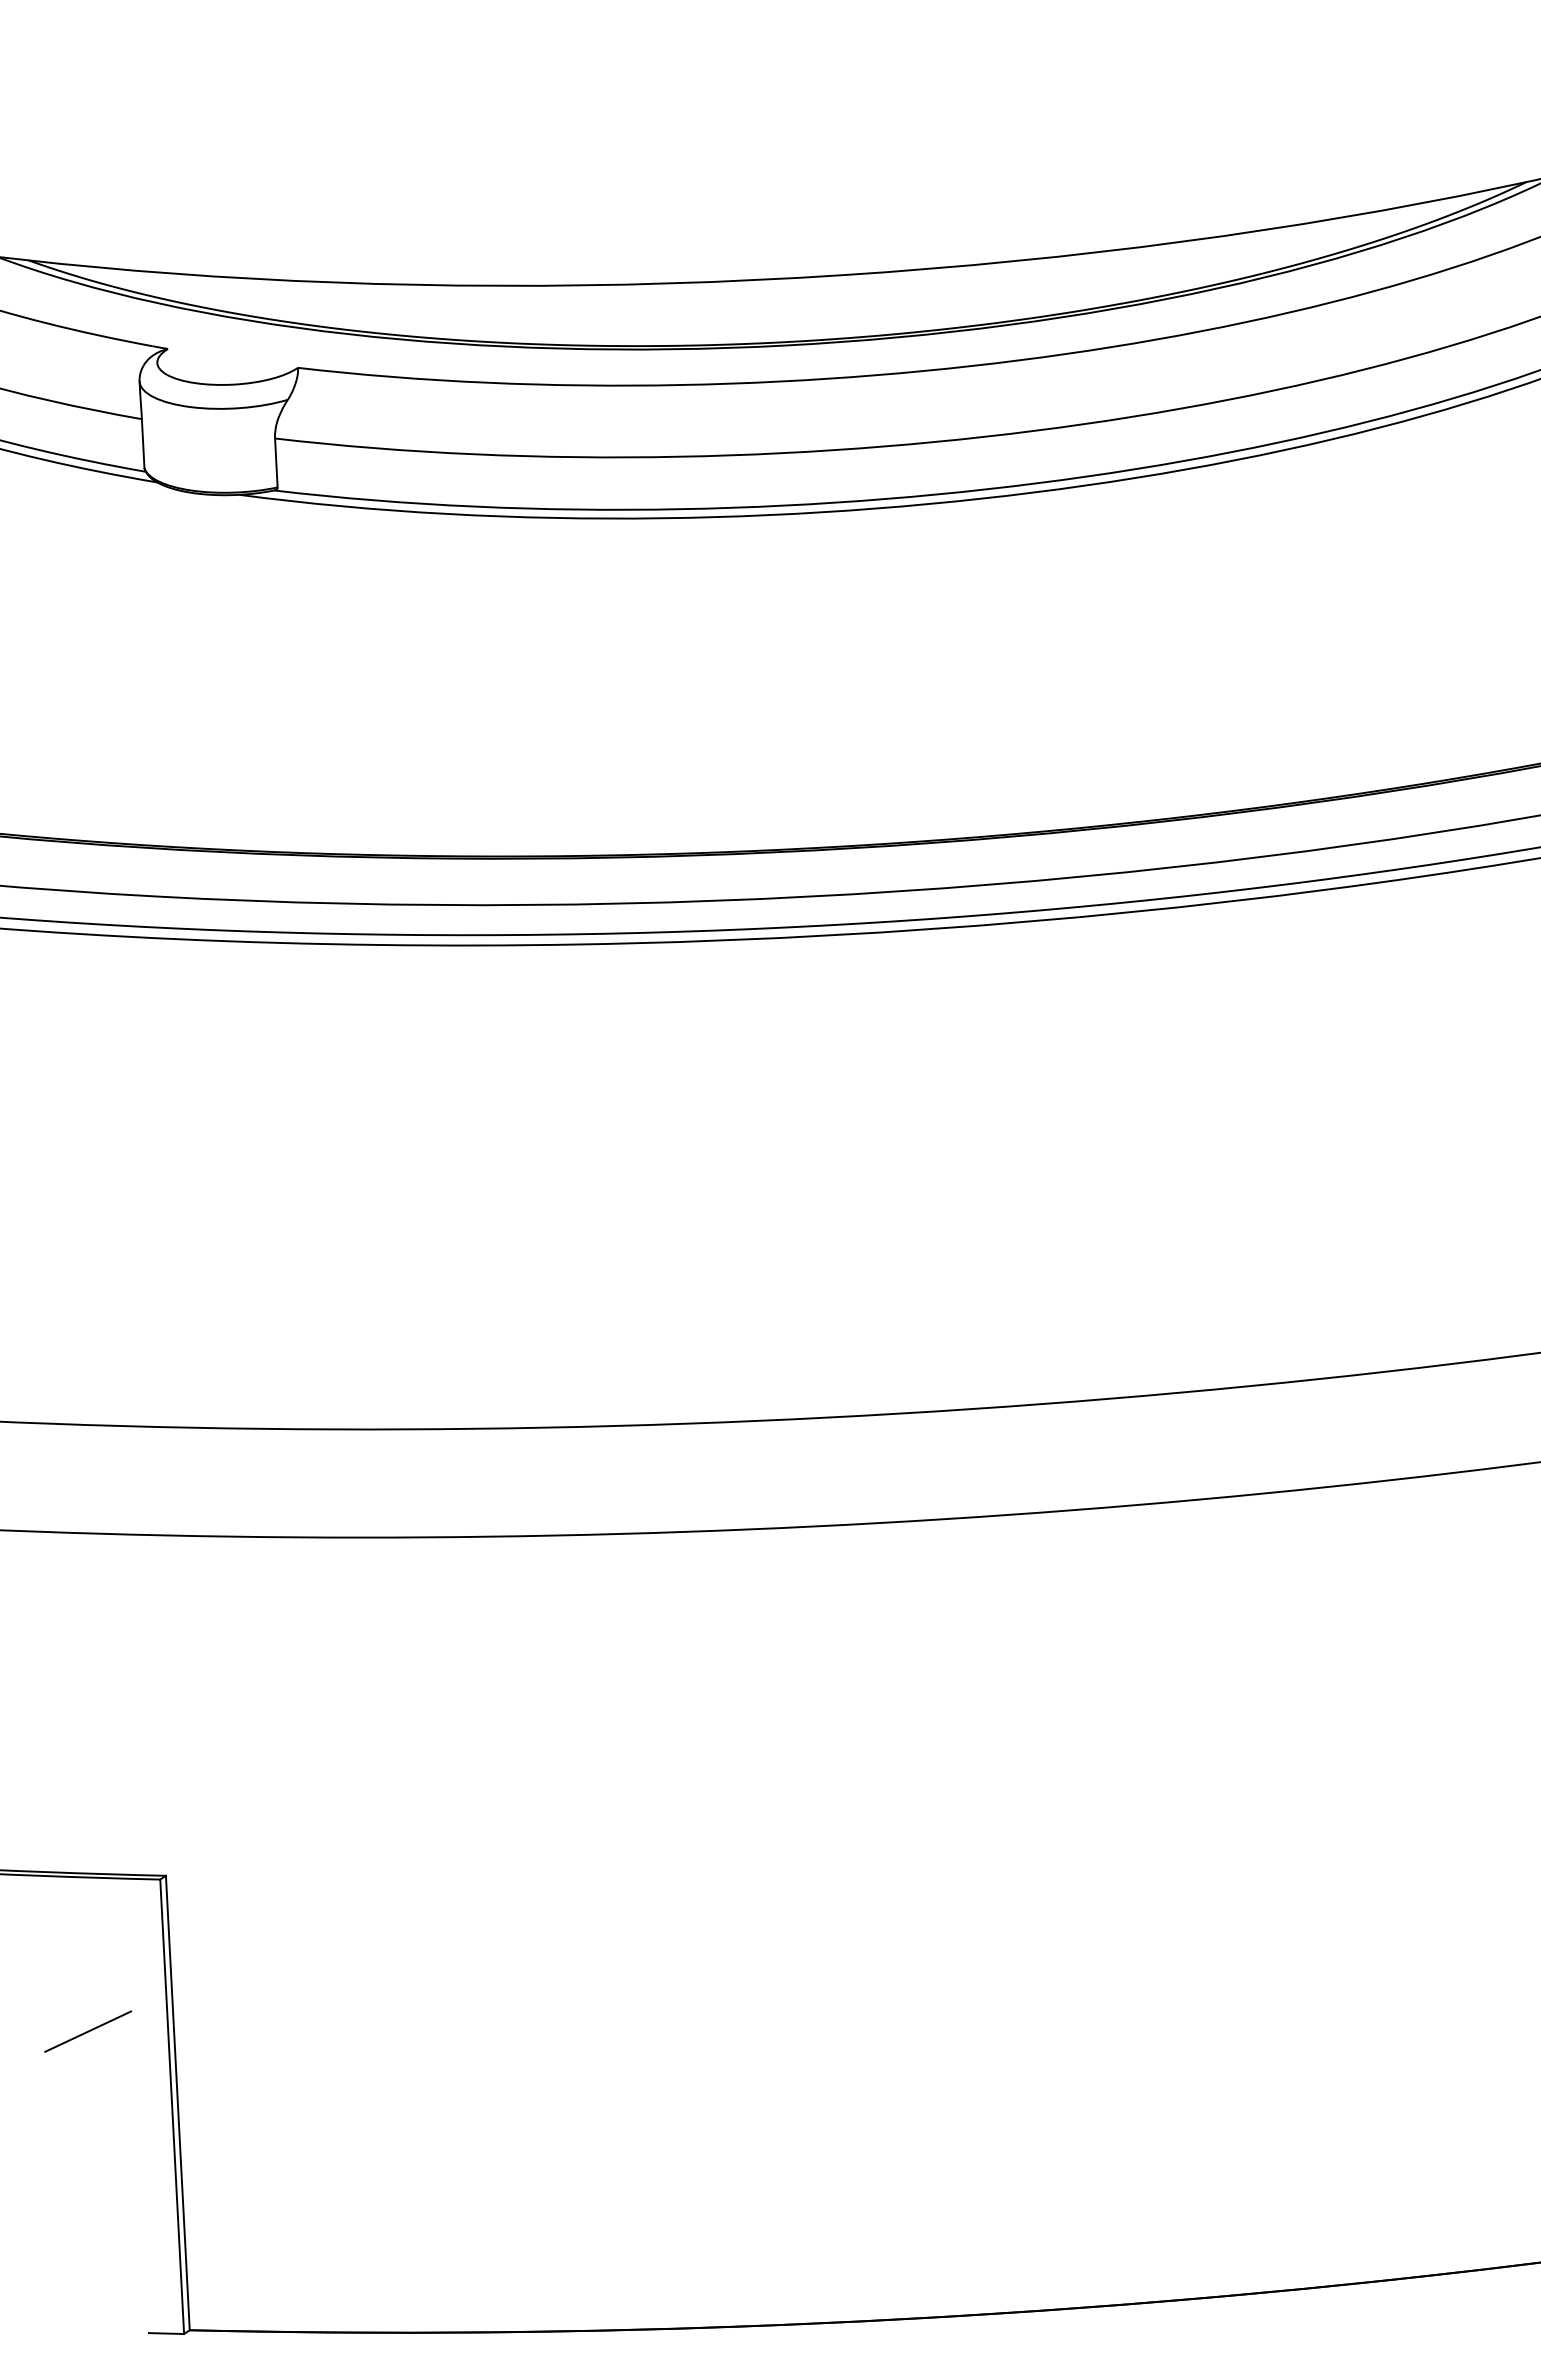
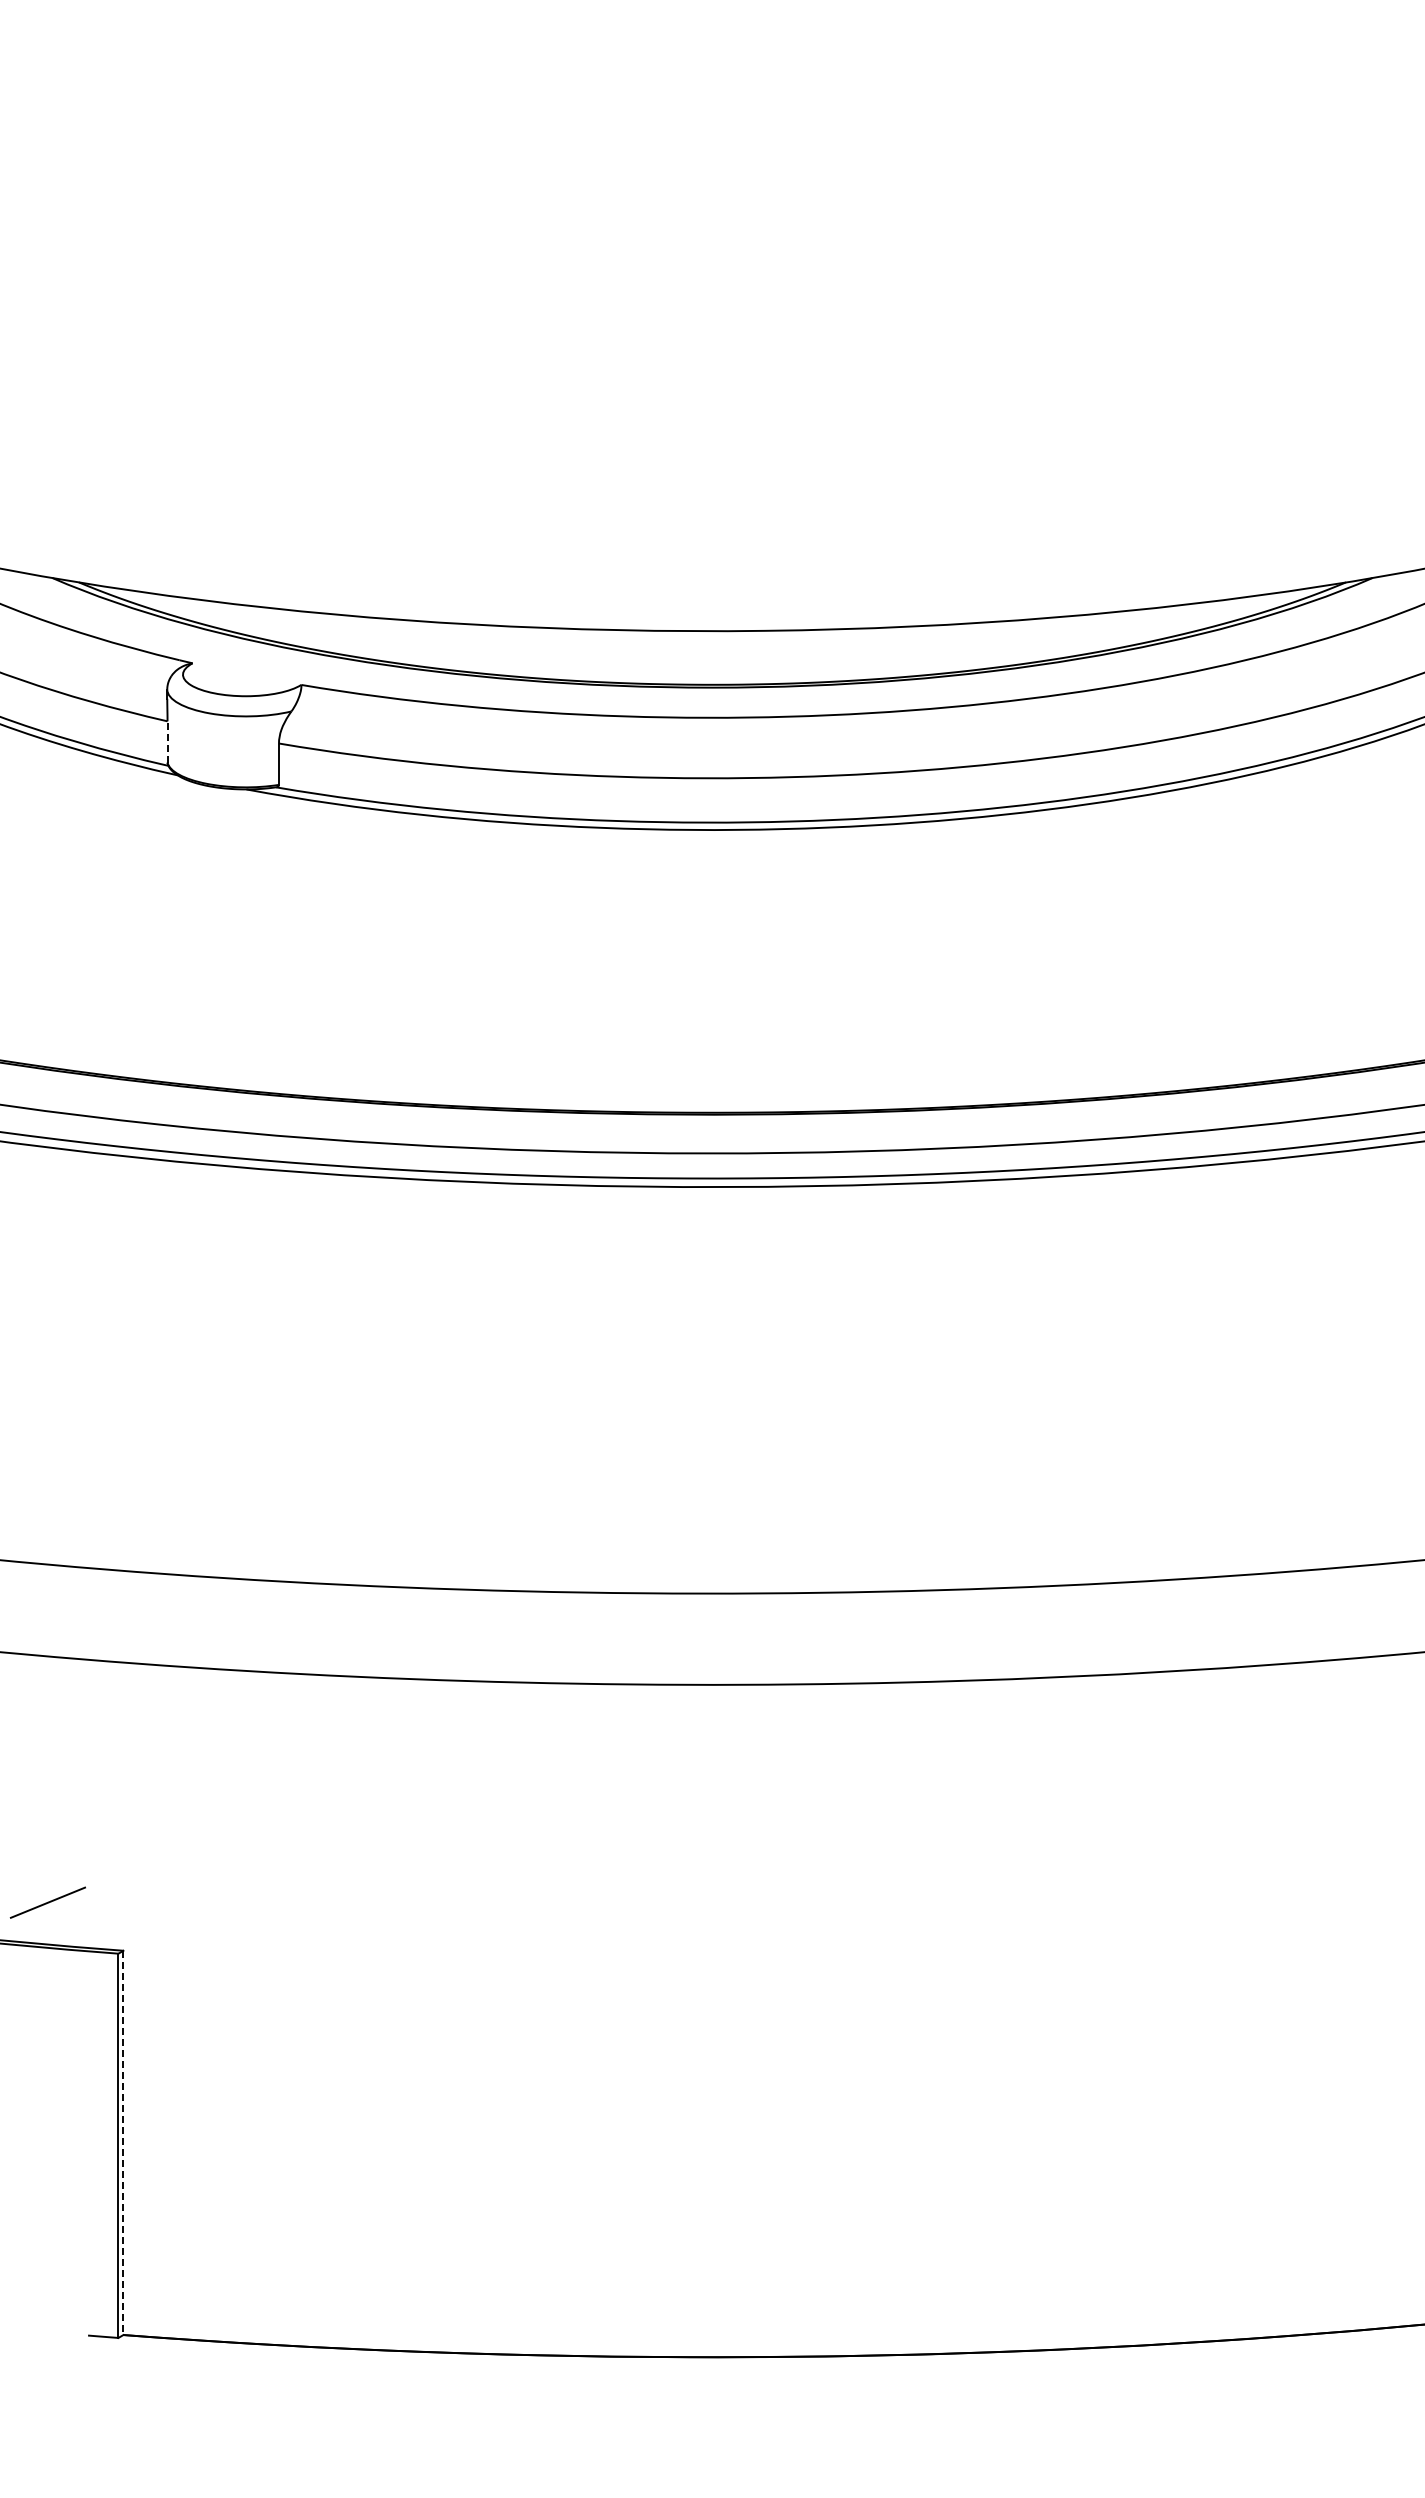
line: (143, 444) -> (167, 742), solid -> dashed
line: (87, 2031) -> (47, 1902), moved
line: (177, 2103) -> (123, 2143), solid -> dashed

